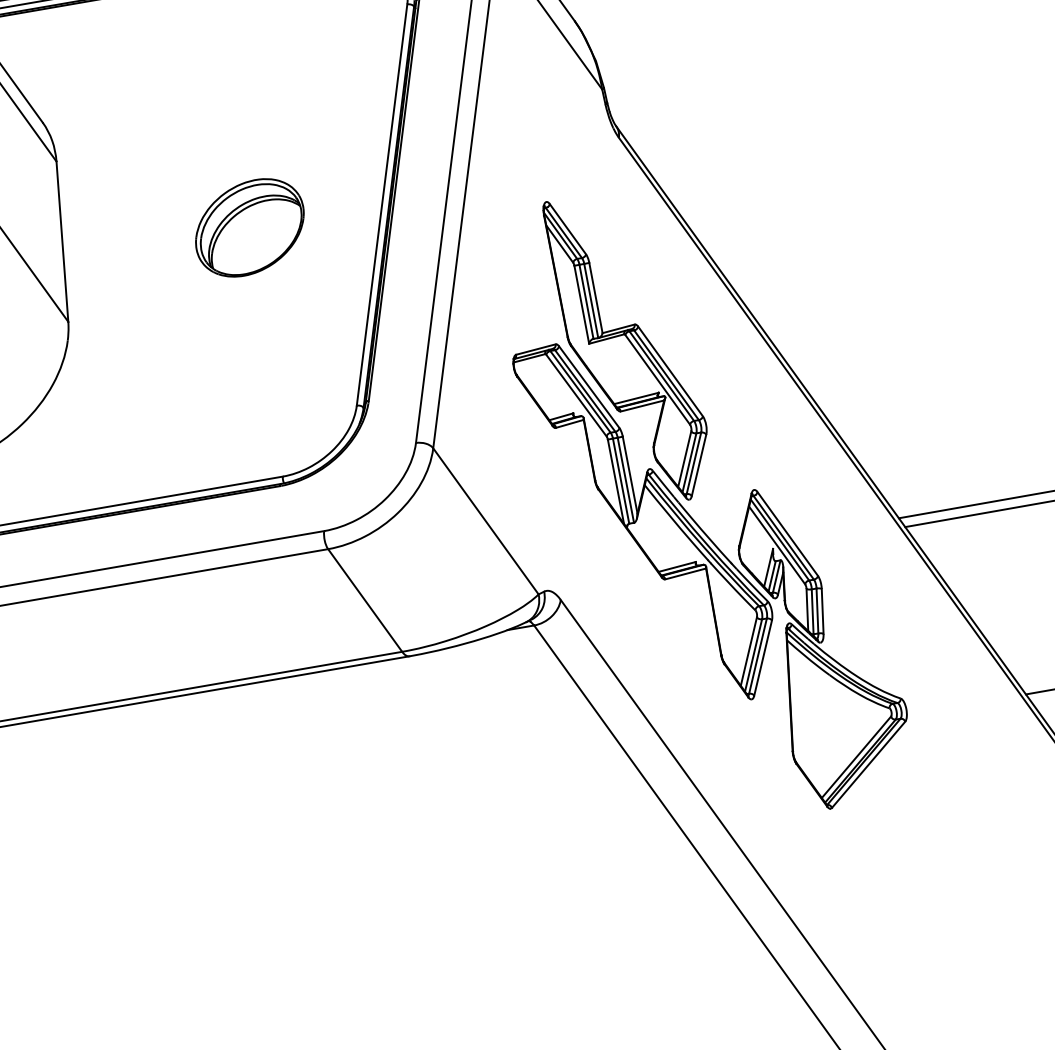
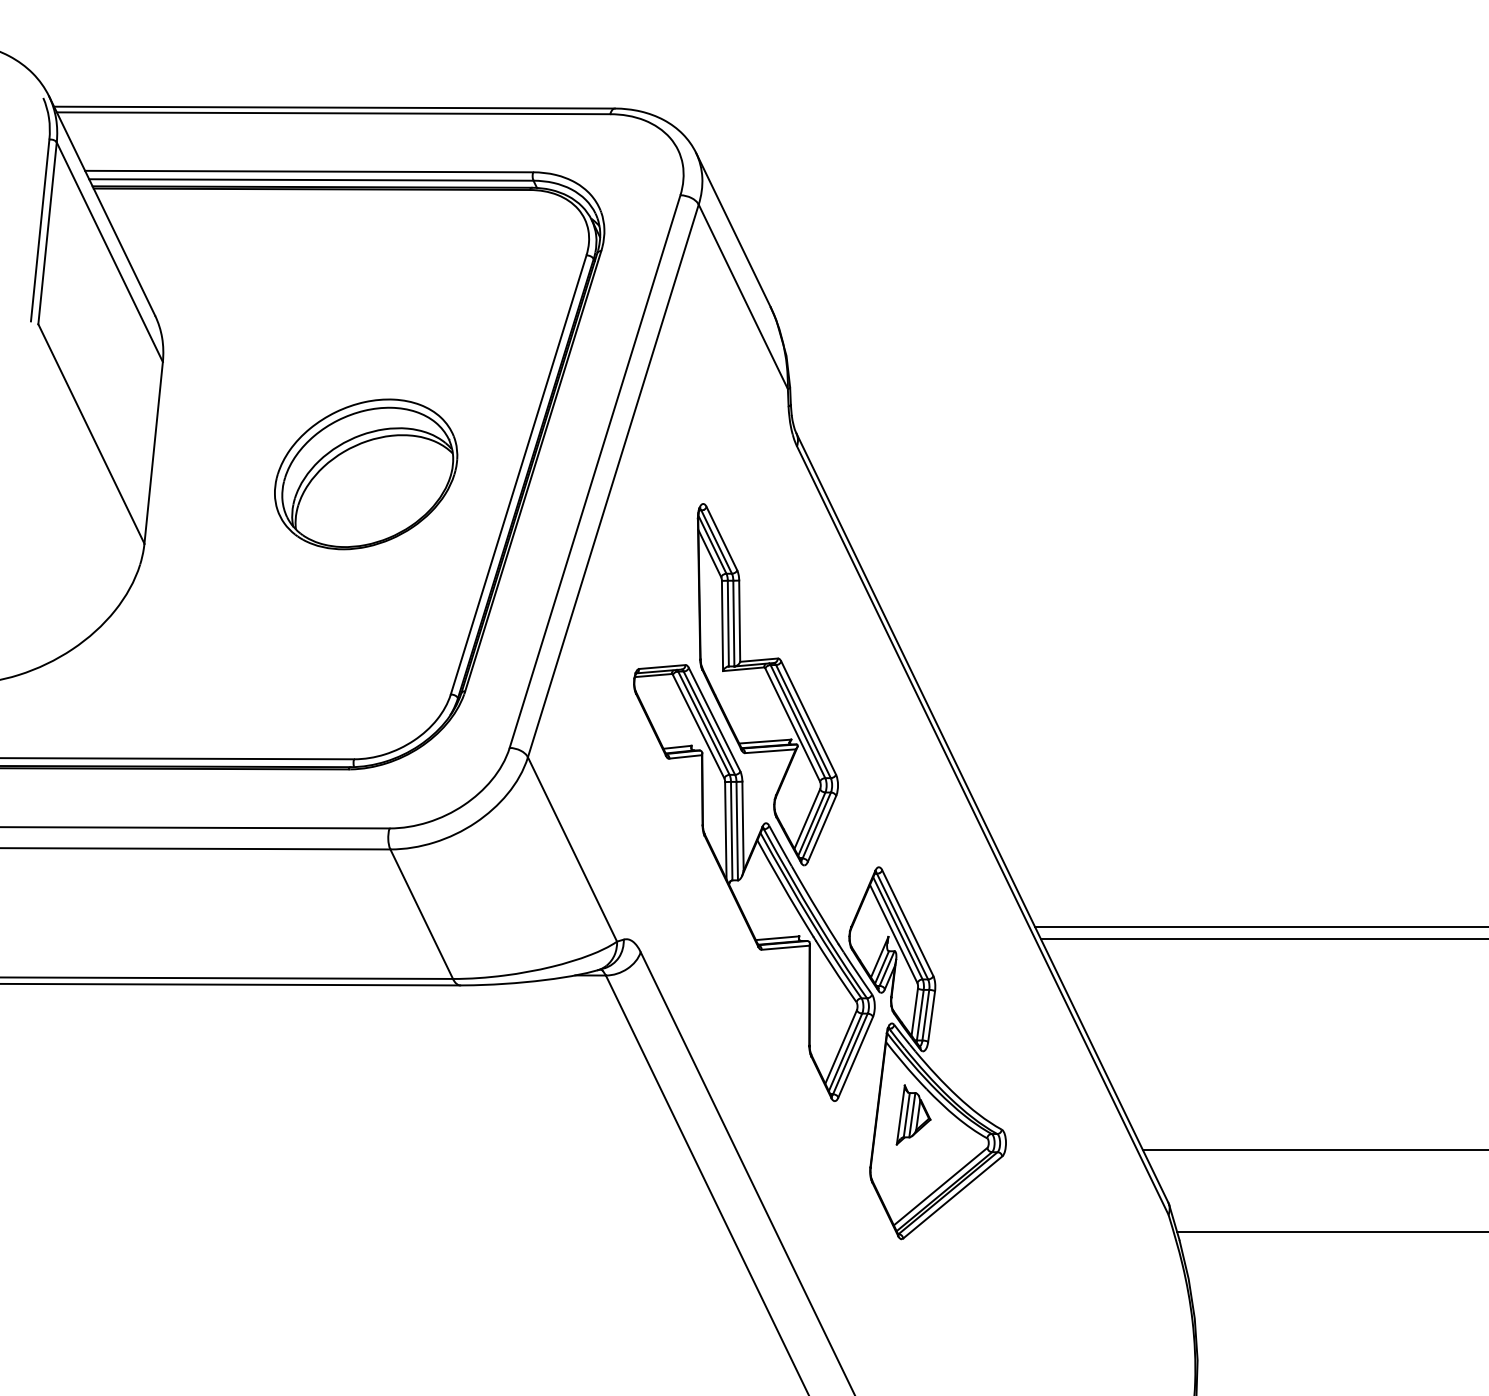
part: (250, 227) -> (366, 474), size x1.43
part: (821, 698) -> (913, 1114), added

